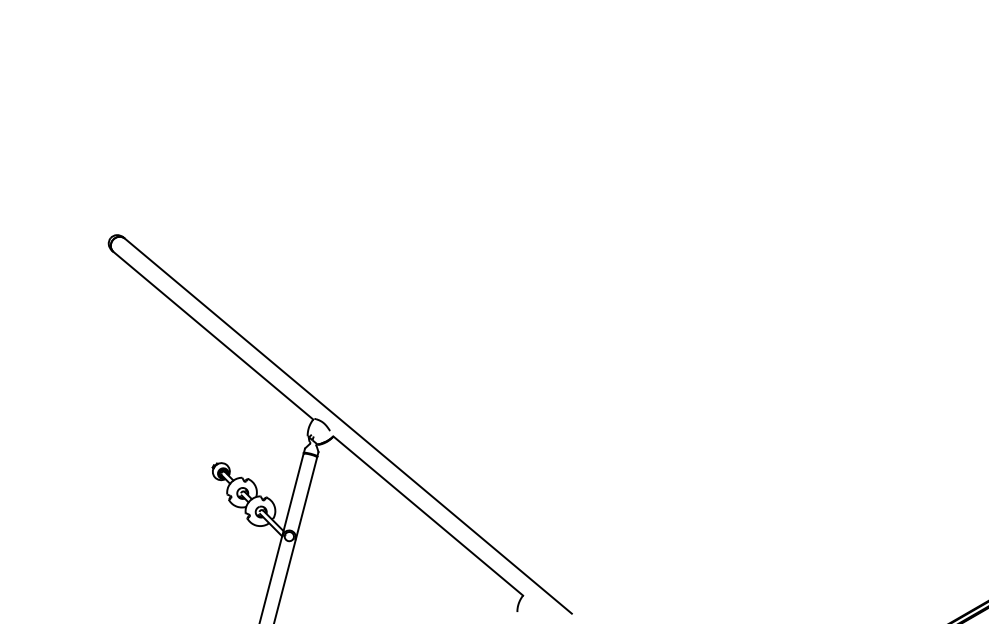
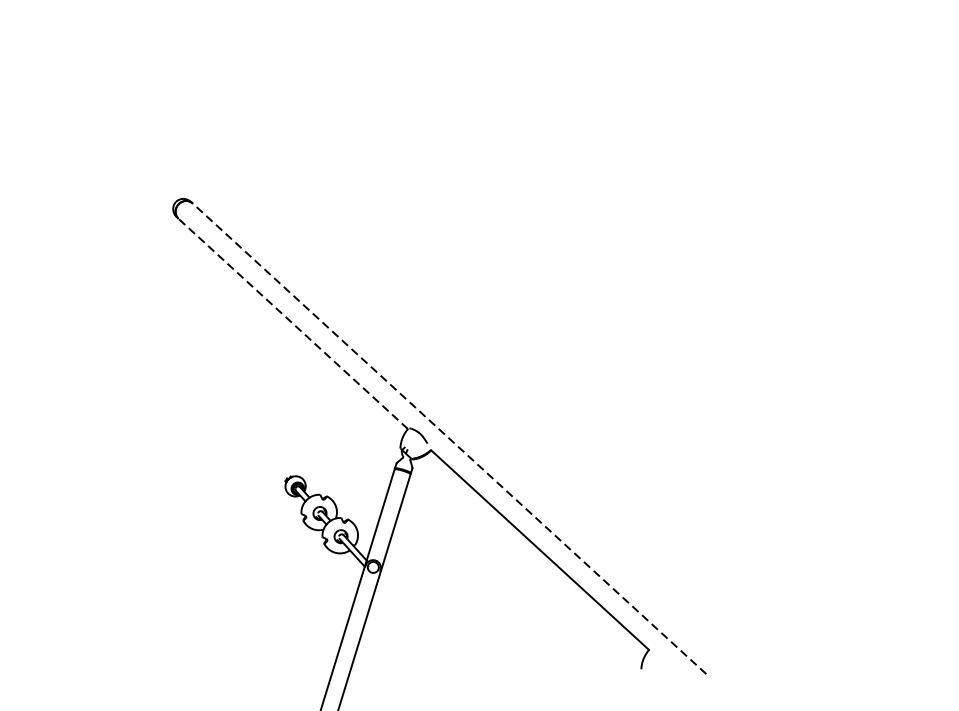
line: (212, 334) -> (292, 322), solid -> dashed
line: (347, 425) -> (448, 437), solid -> dashed

